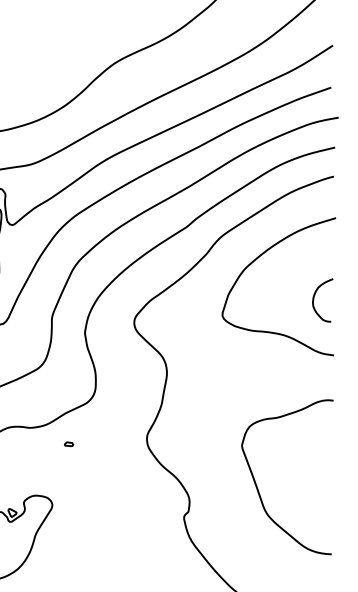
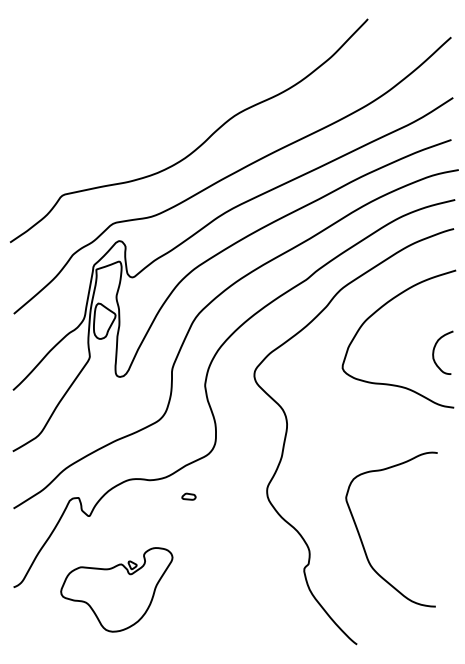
part: (69, 444) -> (189, 496), size x1.6
curve: (258, 488) -> (362, 540), moved

